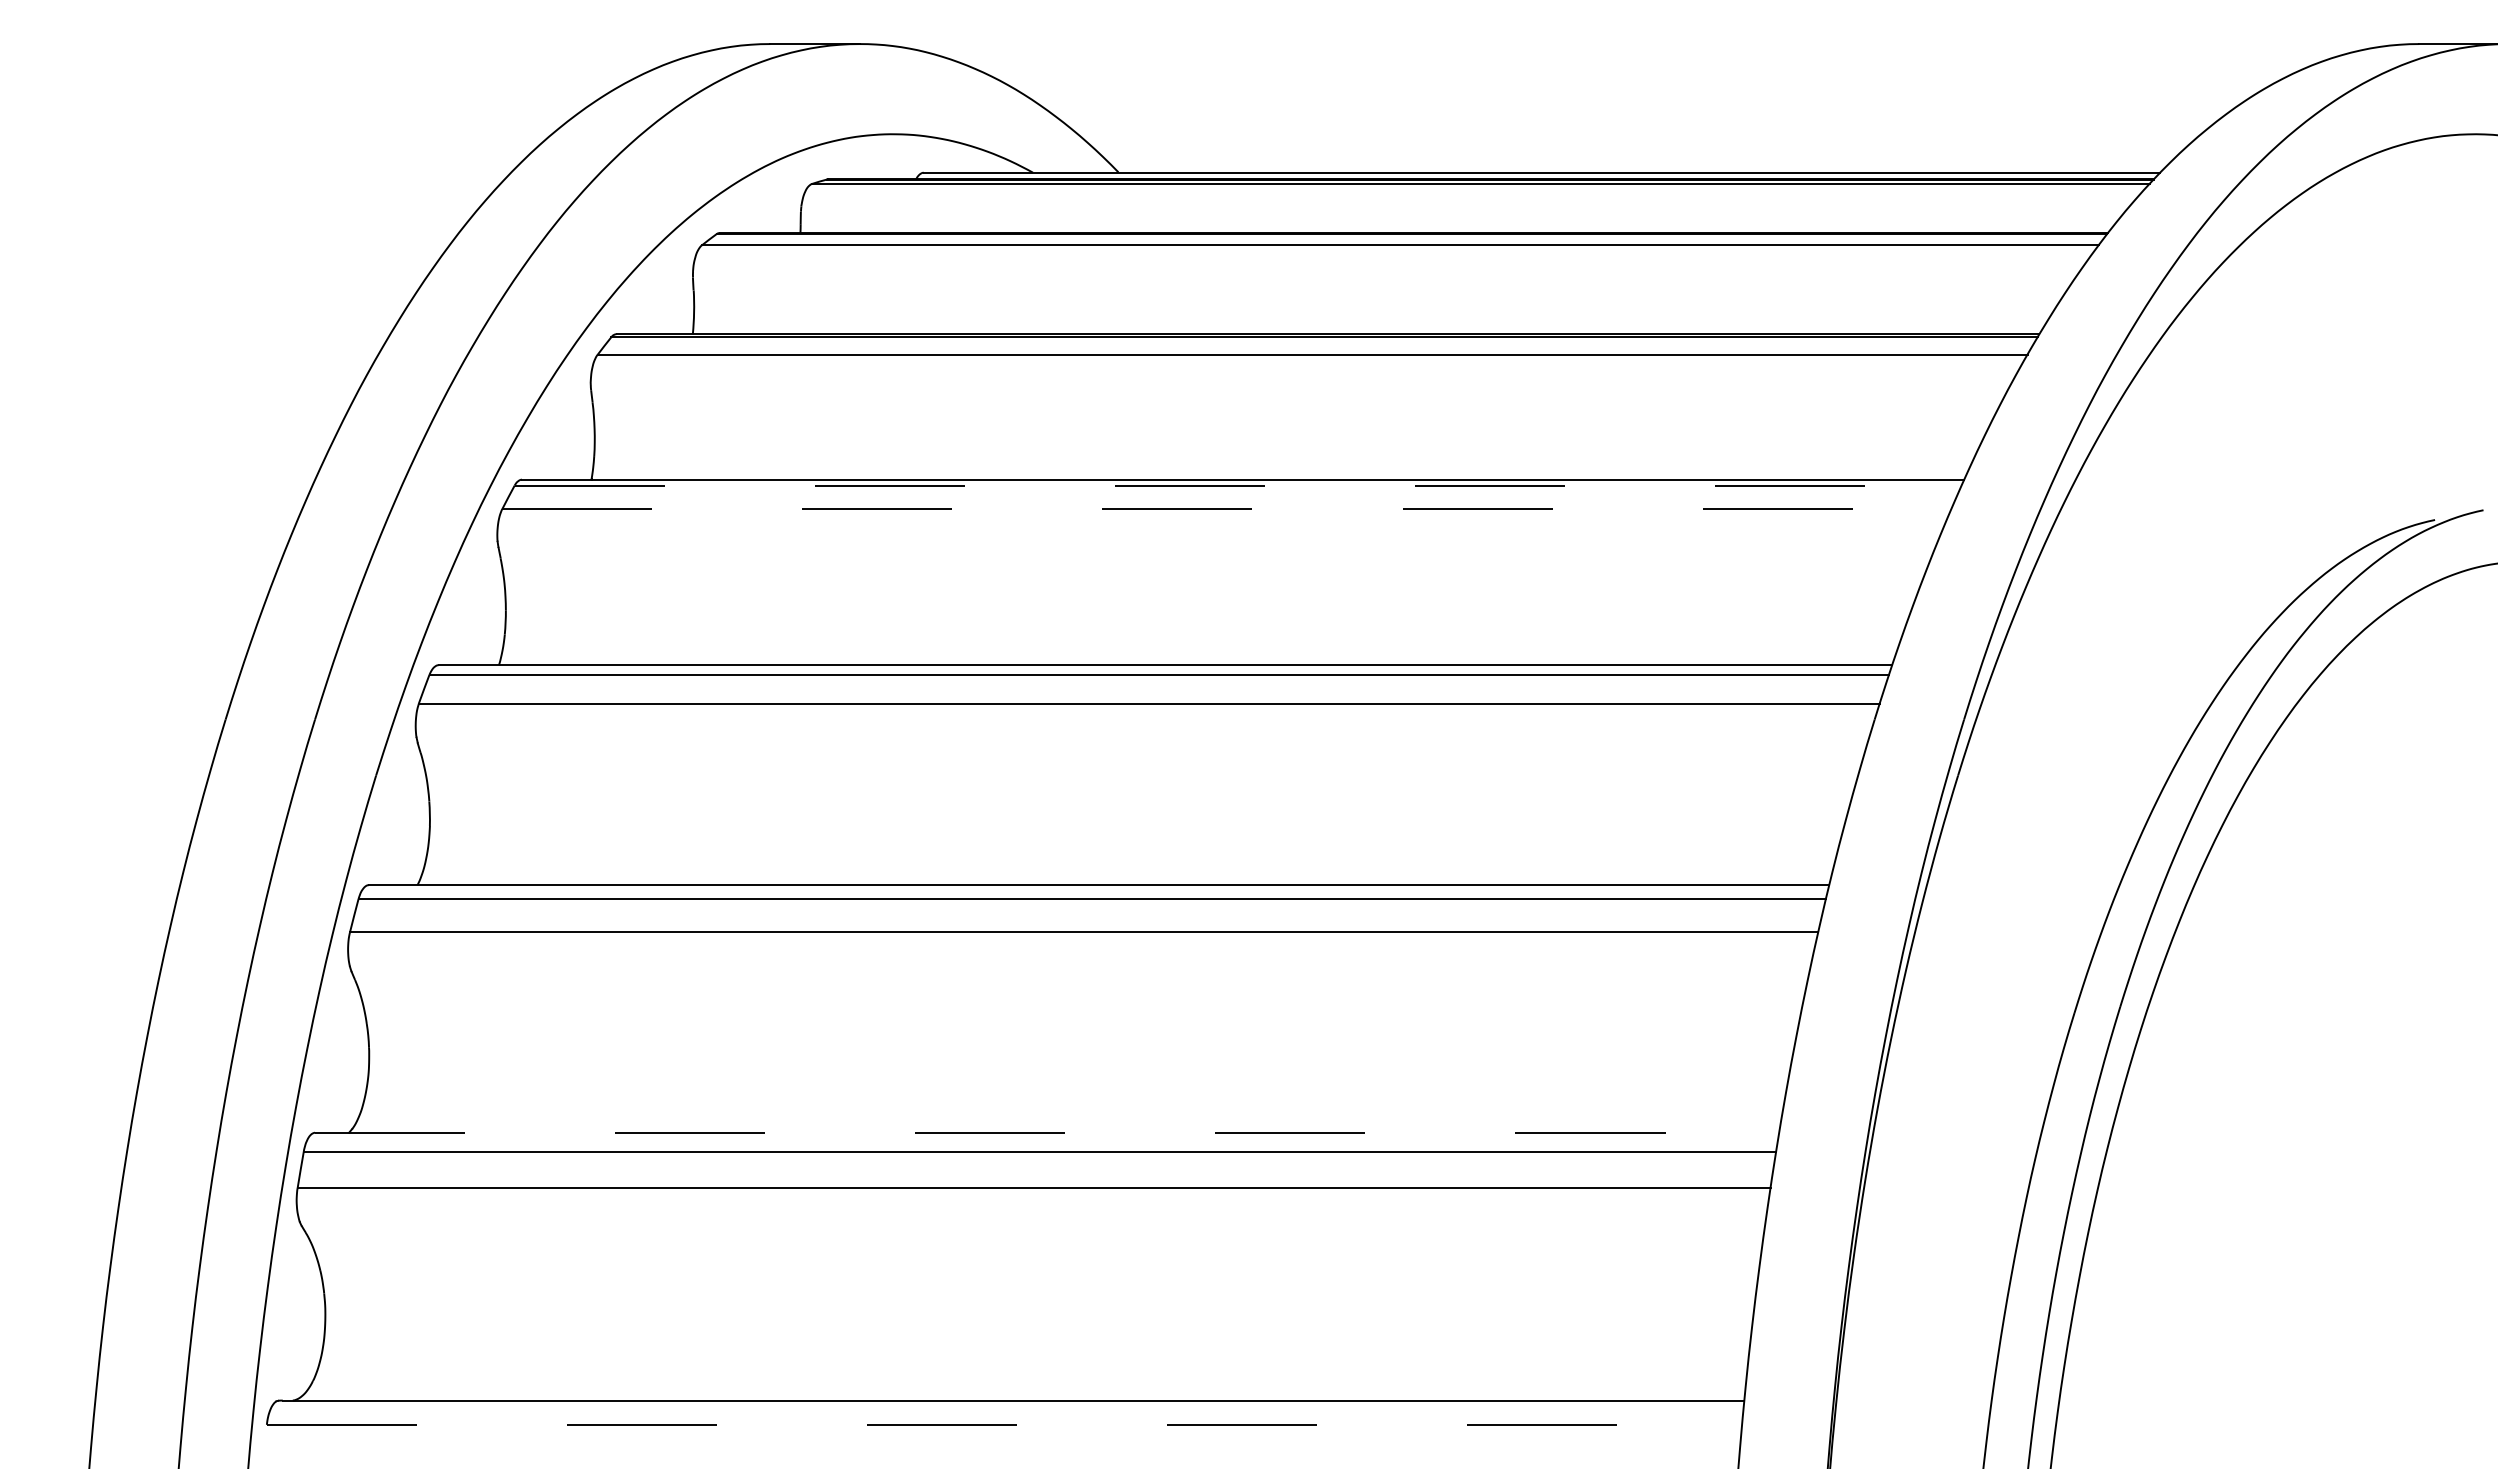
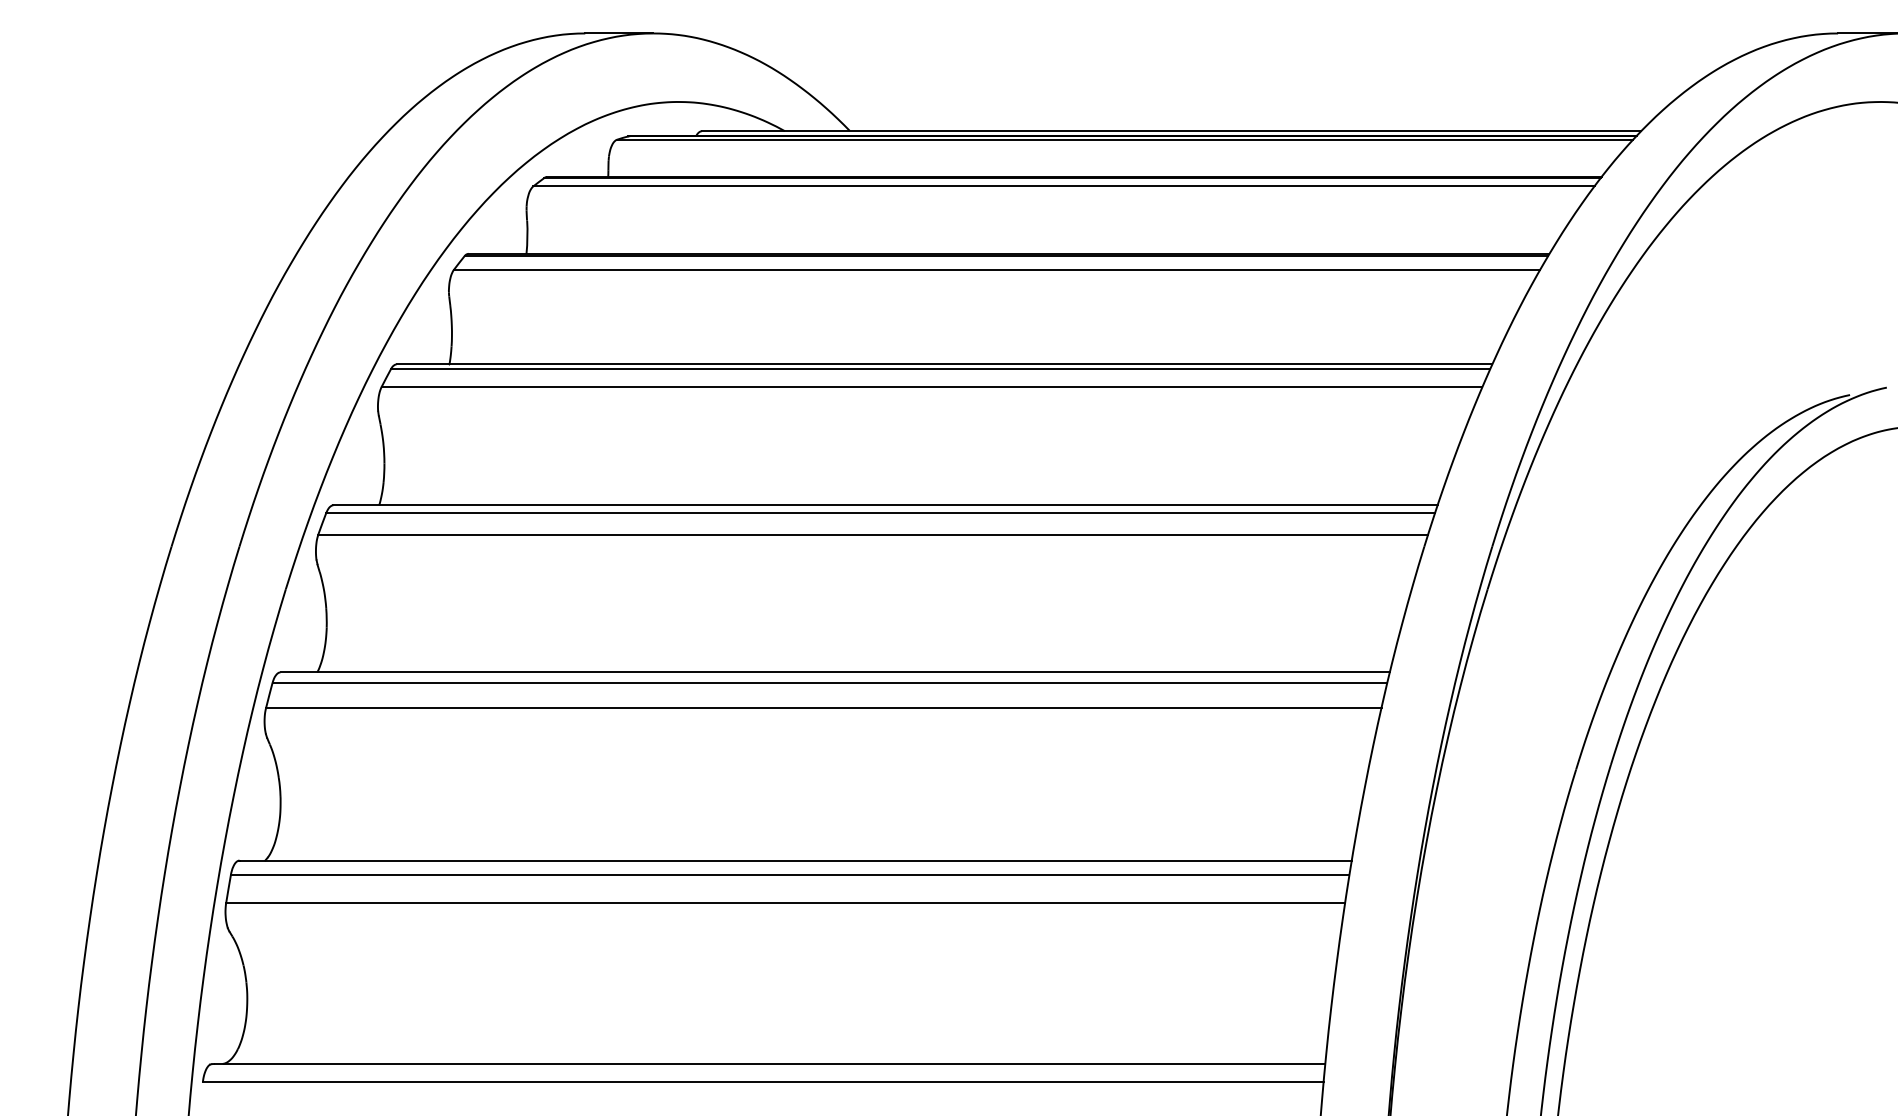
line: (1238, 485) -> (941, 368), dashed -> solid
line: (1227, 509) -> (932, 387), dashed -> solid
line: (1047, 1132) -> (795, 860), dashed -> solid
line: (1004, 1424) -> (763, 1082), dashed -> solid

